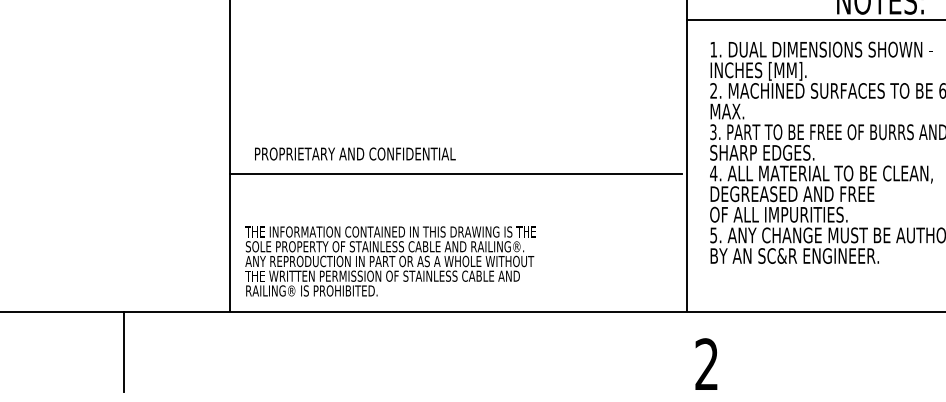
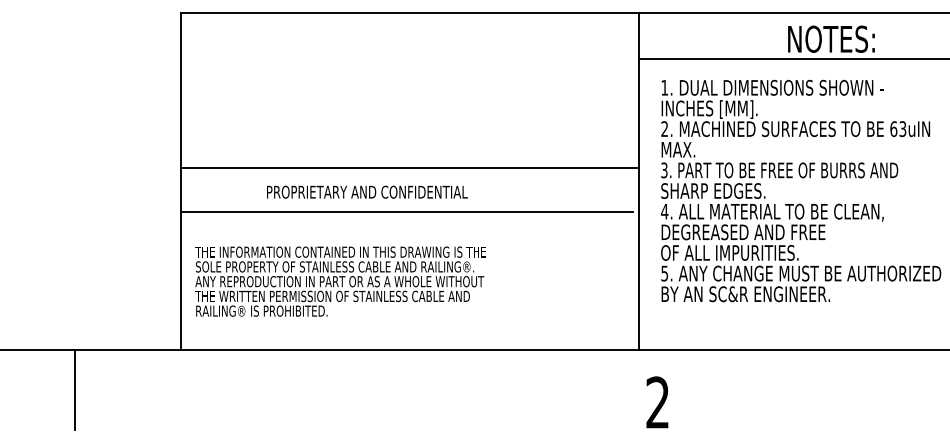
line: (458, 130) -> (409, 168), added
text: (355, 153) -> (367, 191), moved
text: (390, 261) -> (340, 281), moved

